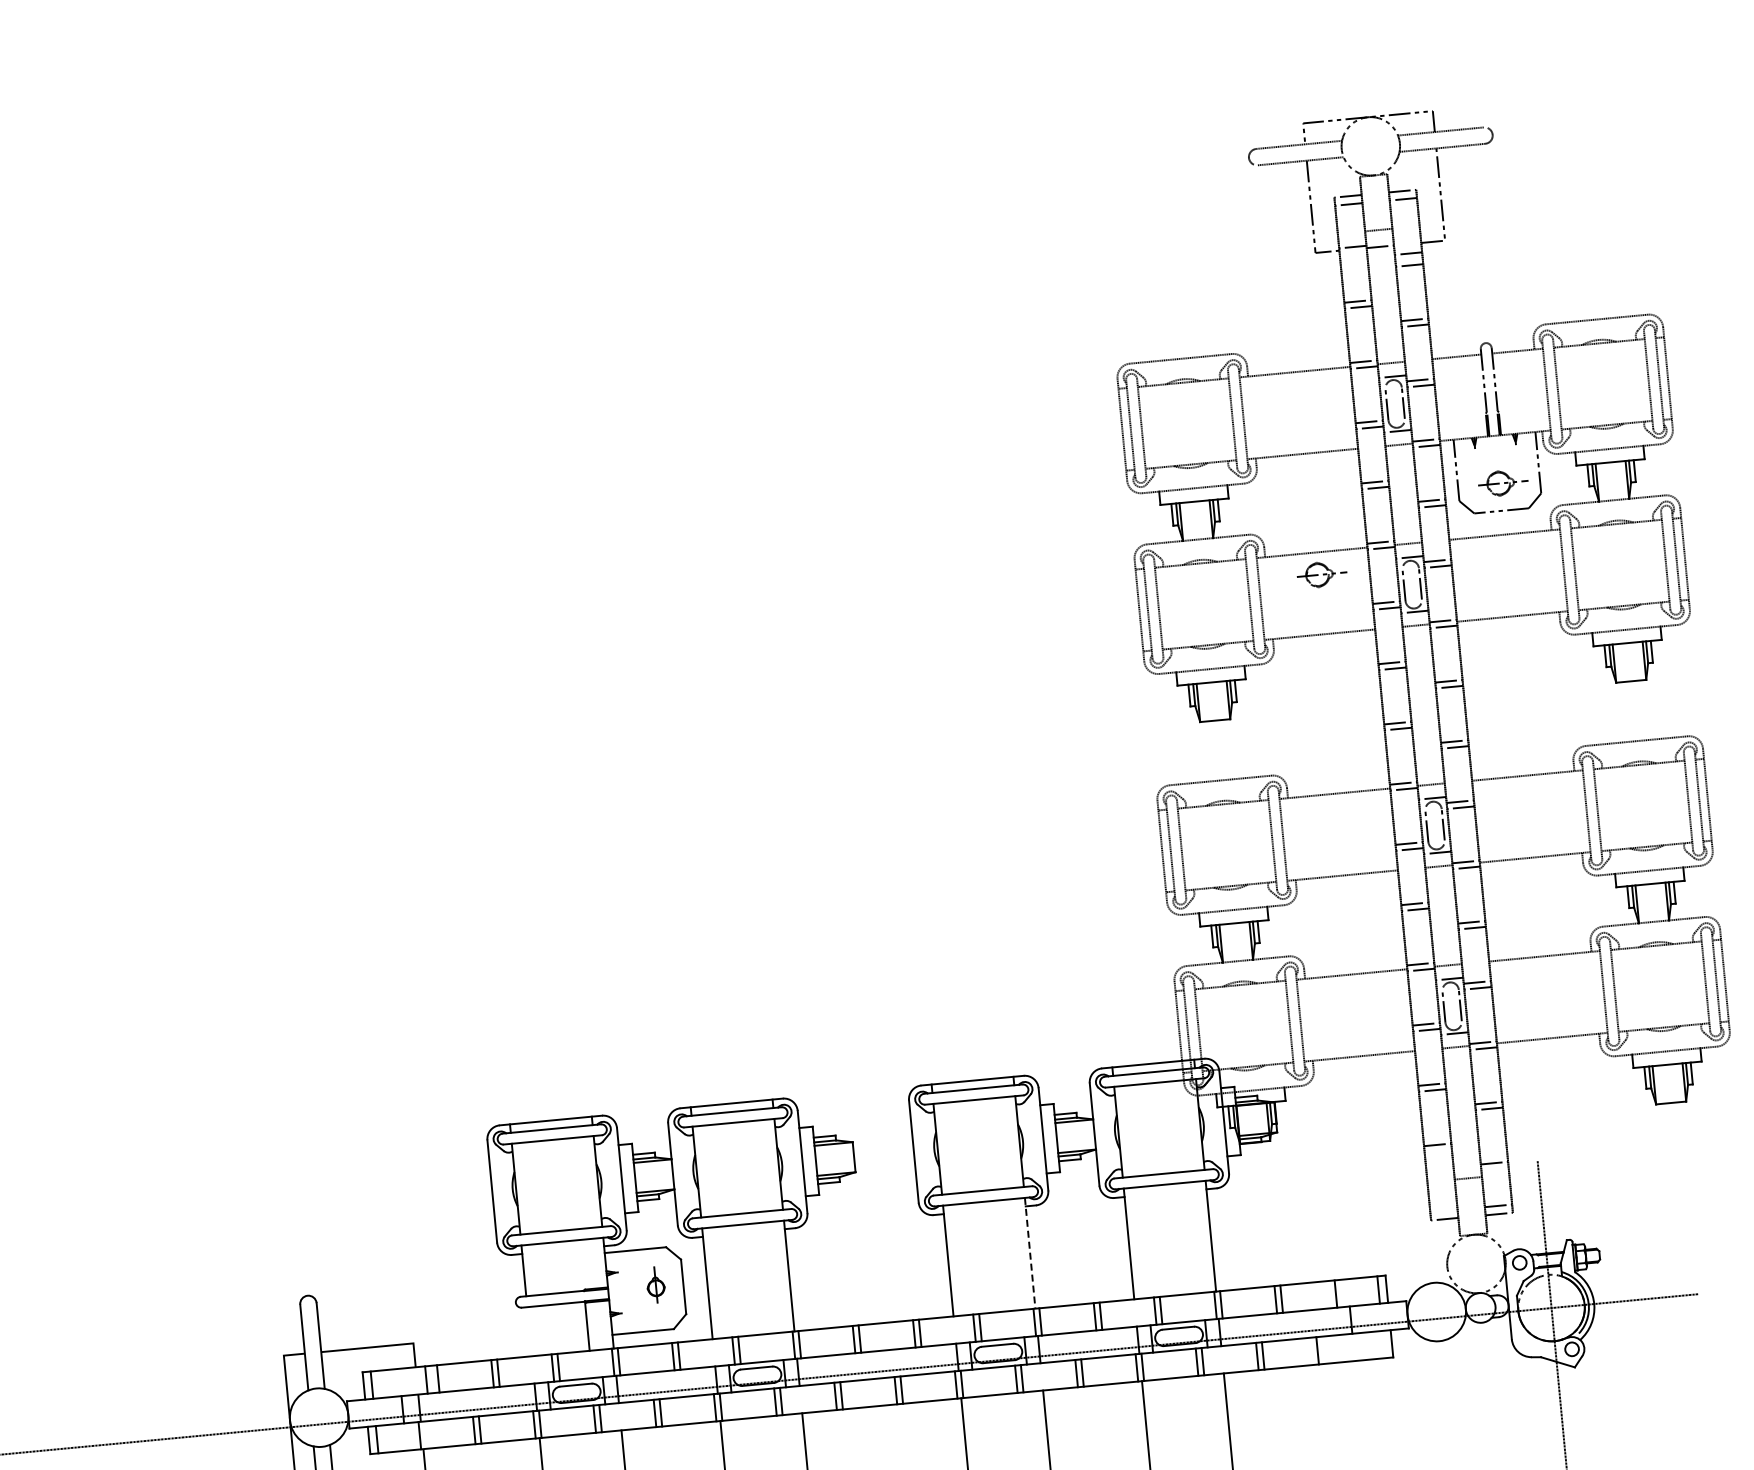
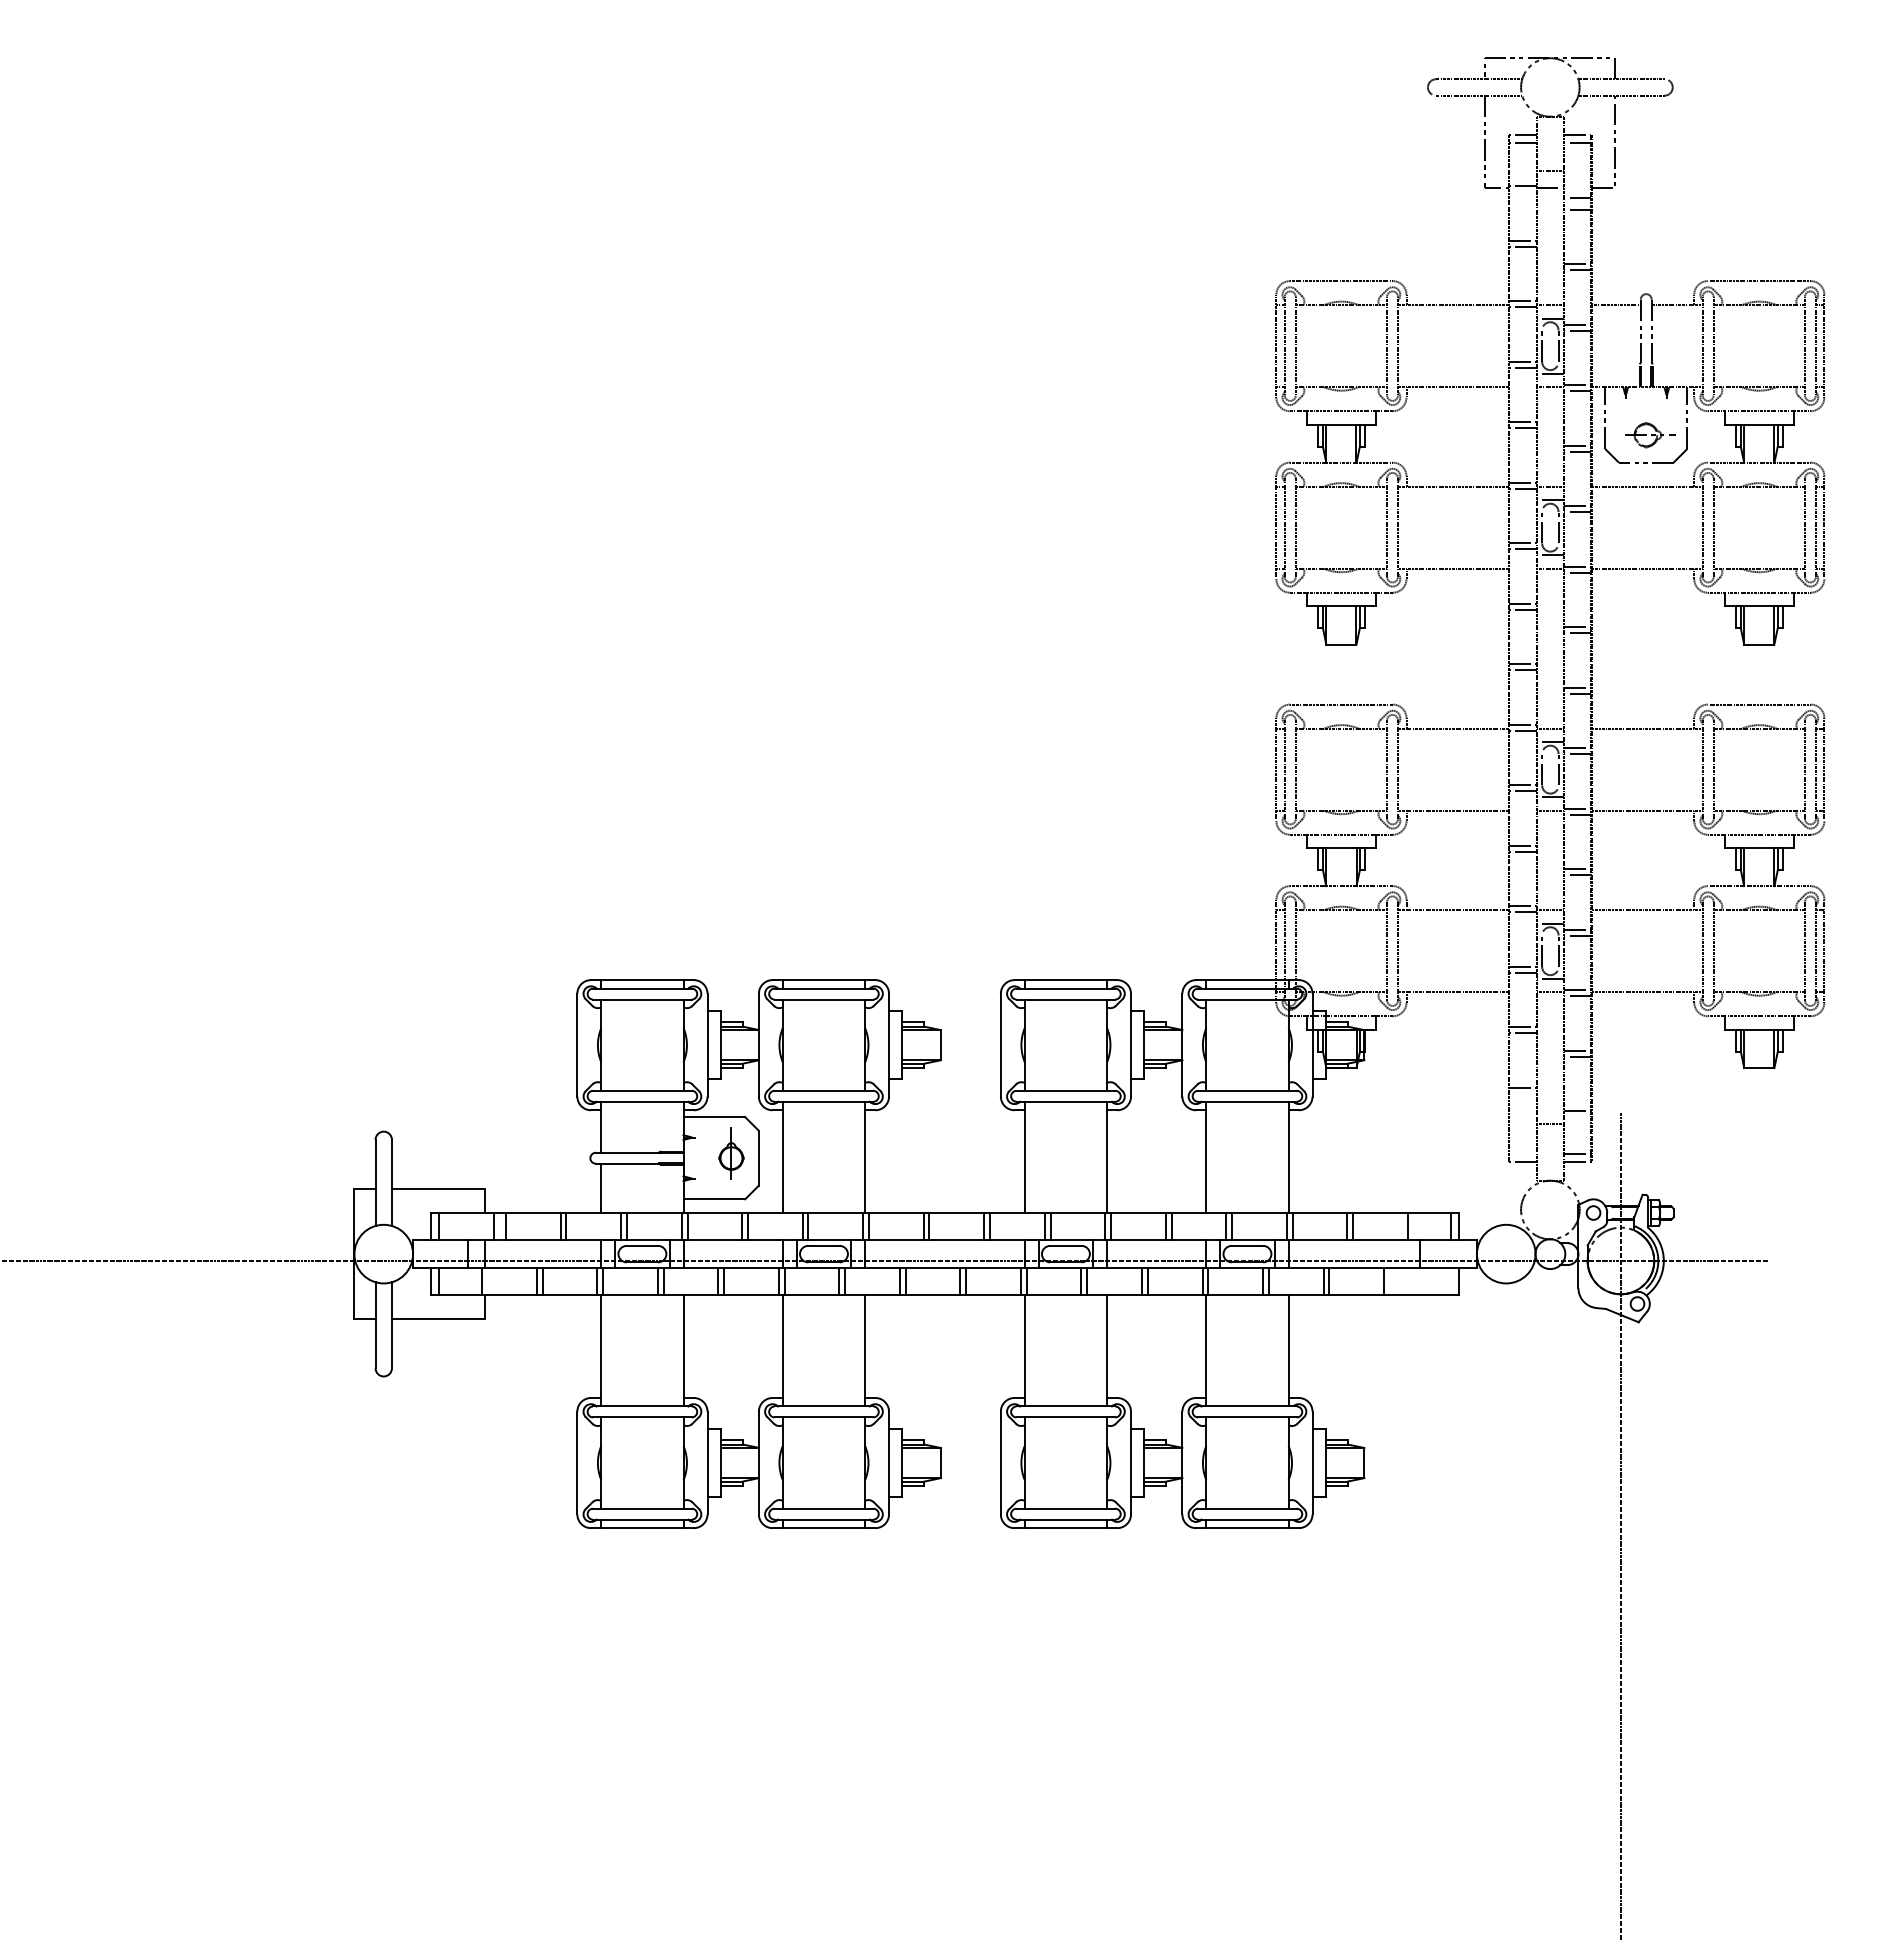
part: (1322, 574) -> (1461, 509), removed
line: (1030, 1253) -> (1107, 1157), dashed -> solid
part: (655, 1284) -> (731, 1153), size x1.43
line: (587, 1326) -> (601, 1188), moved

